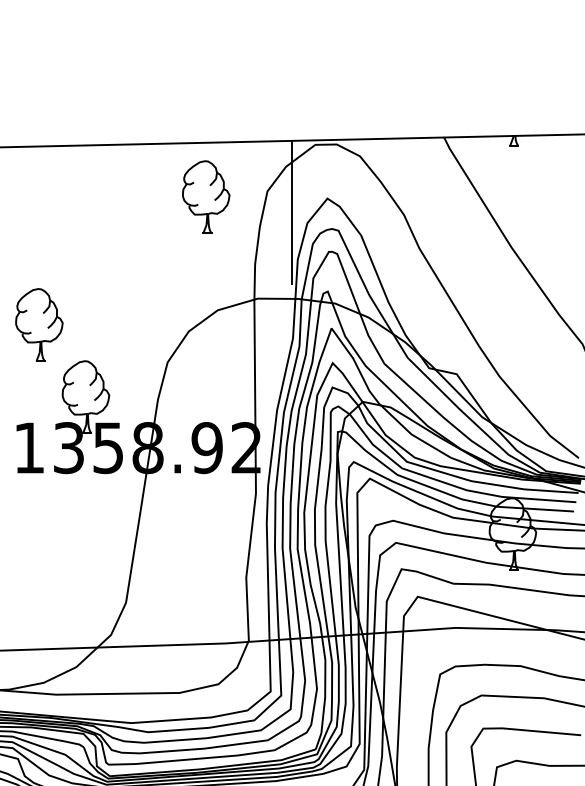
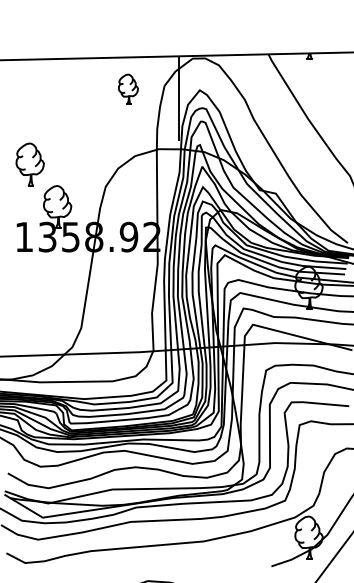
part: (206, 197) -> (128, 89), size x0.7

